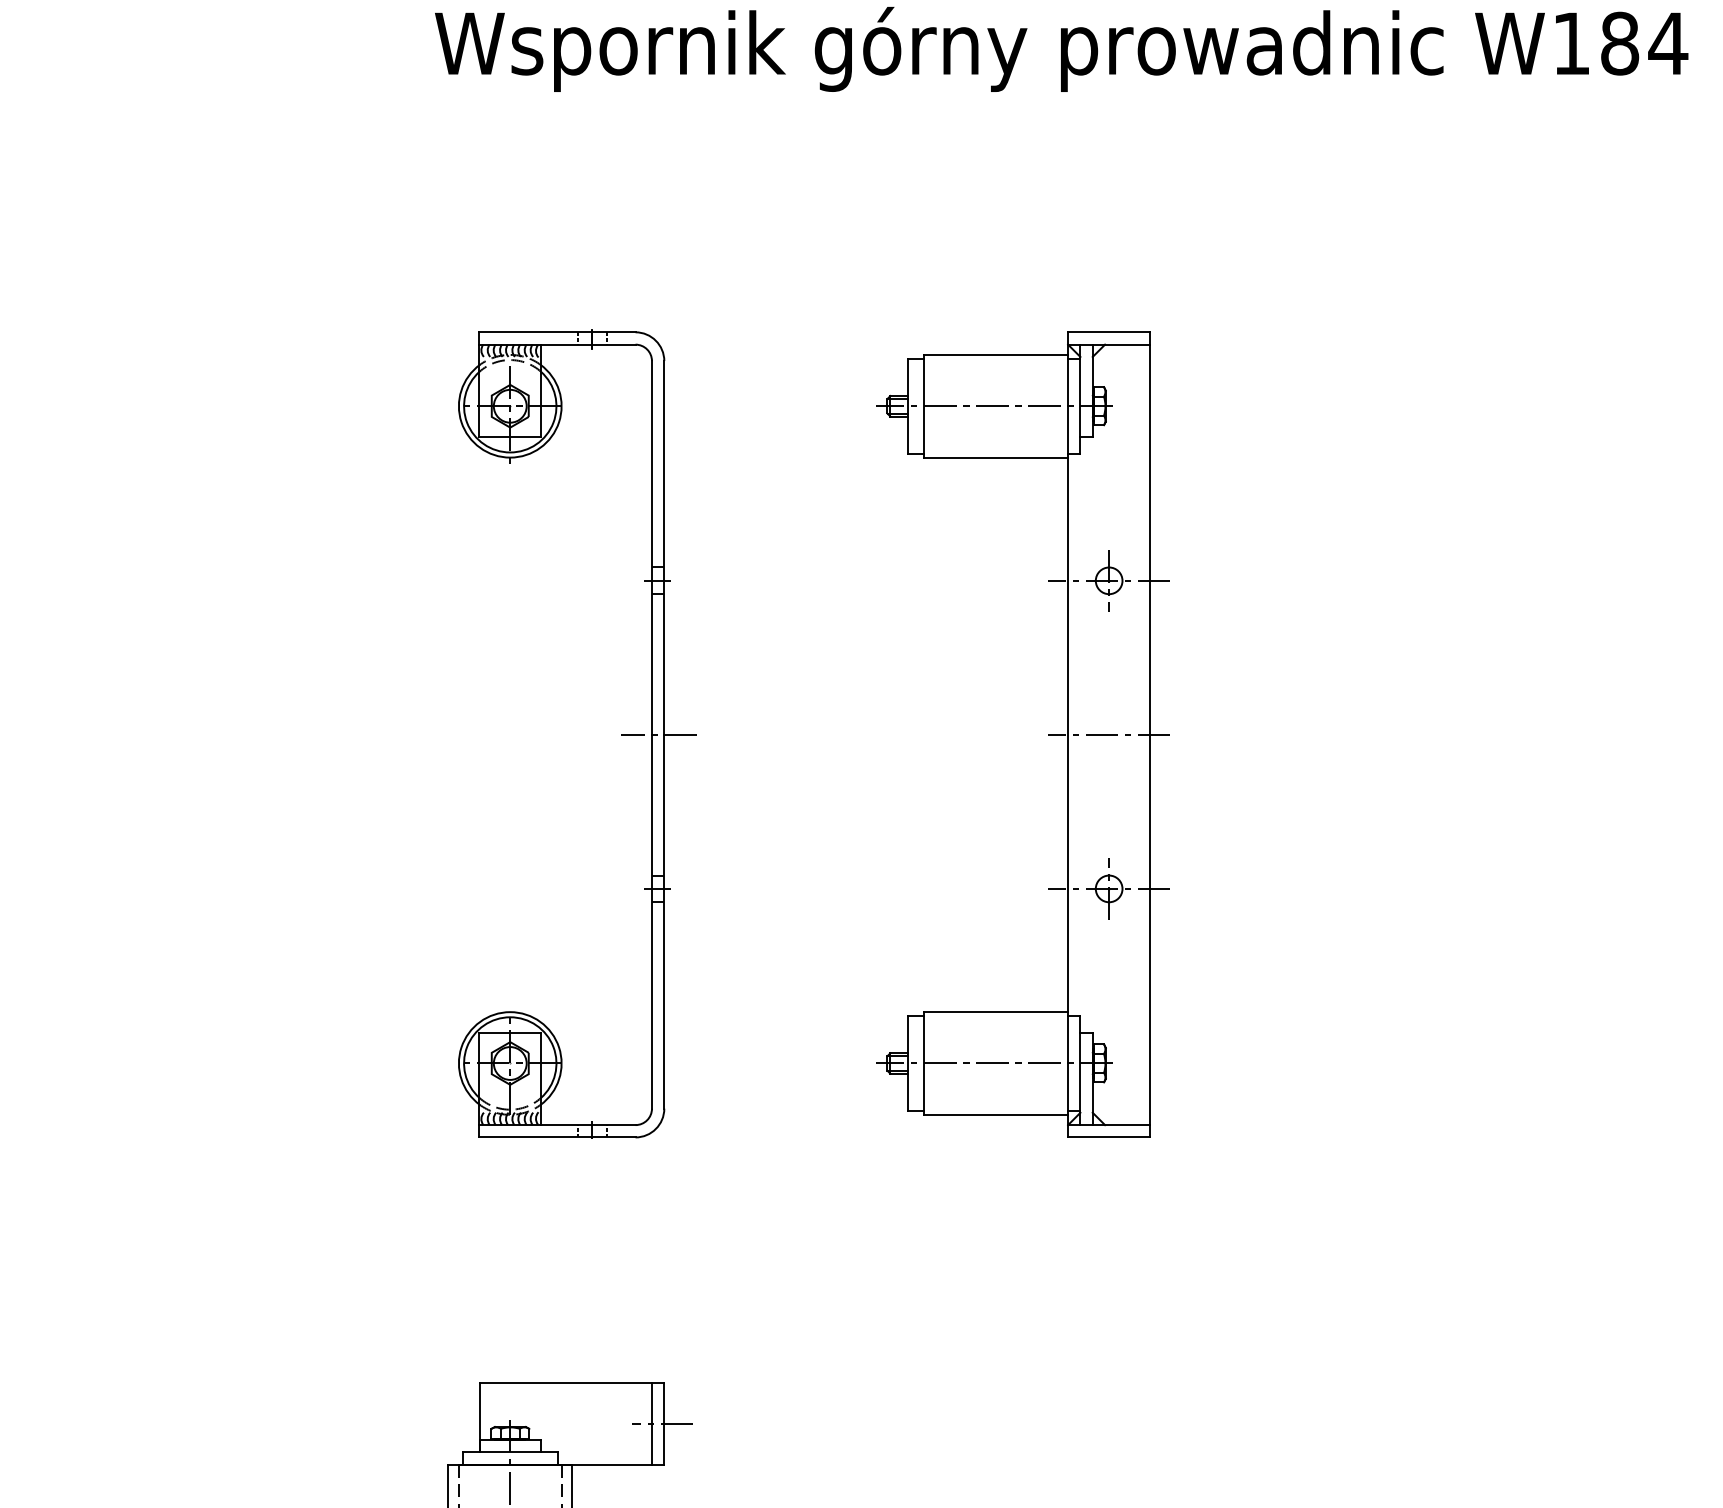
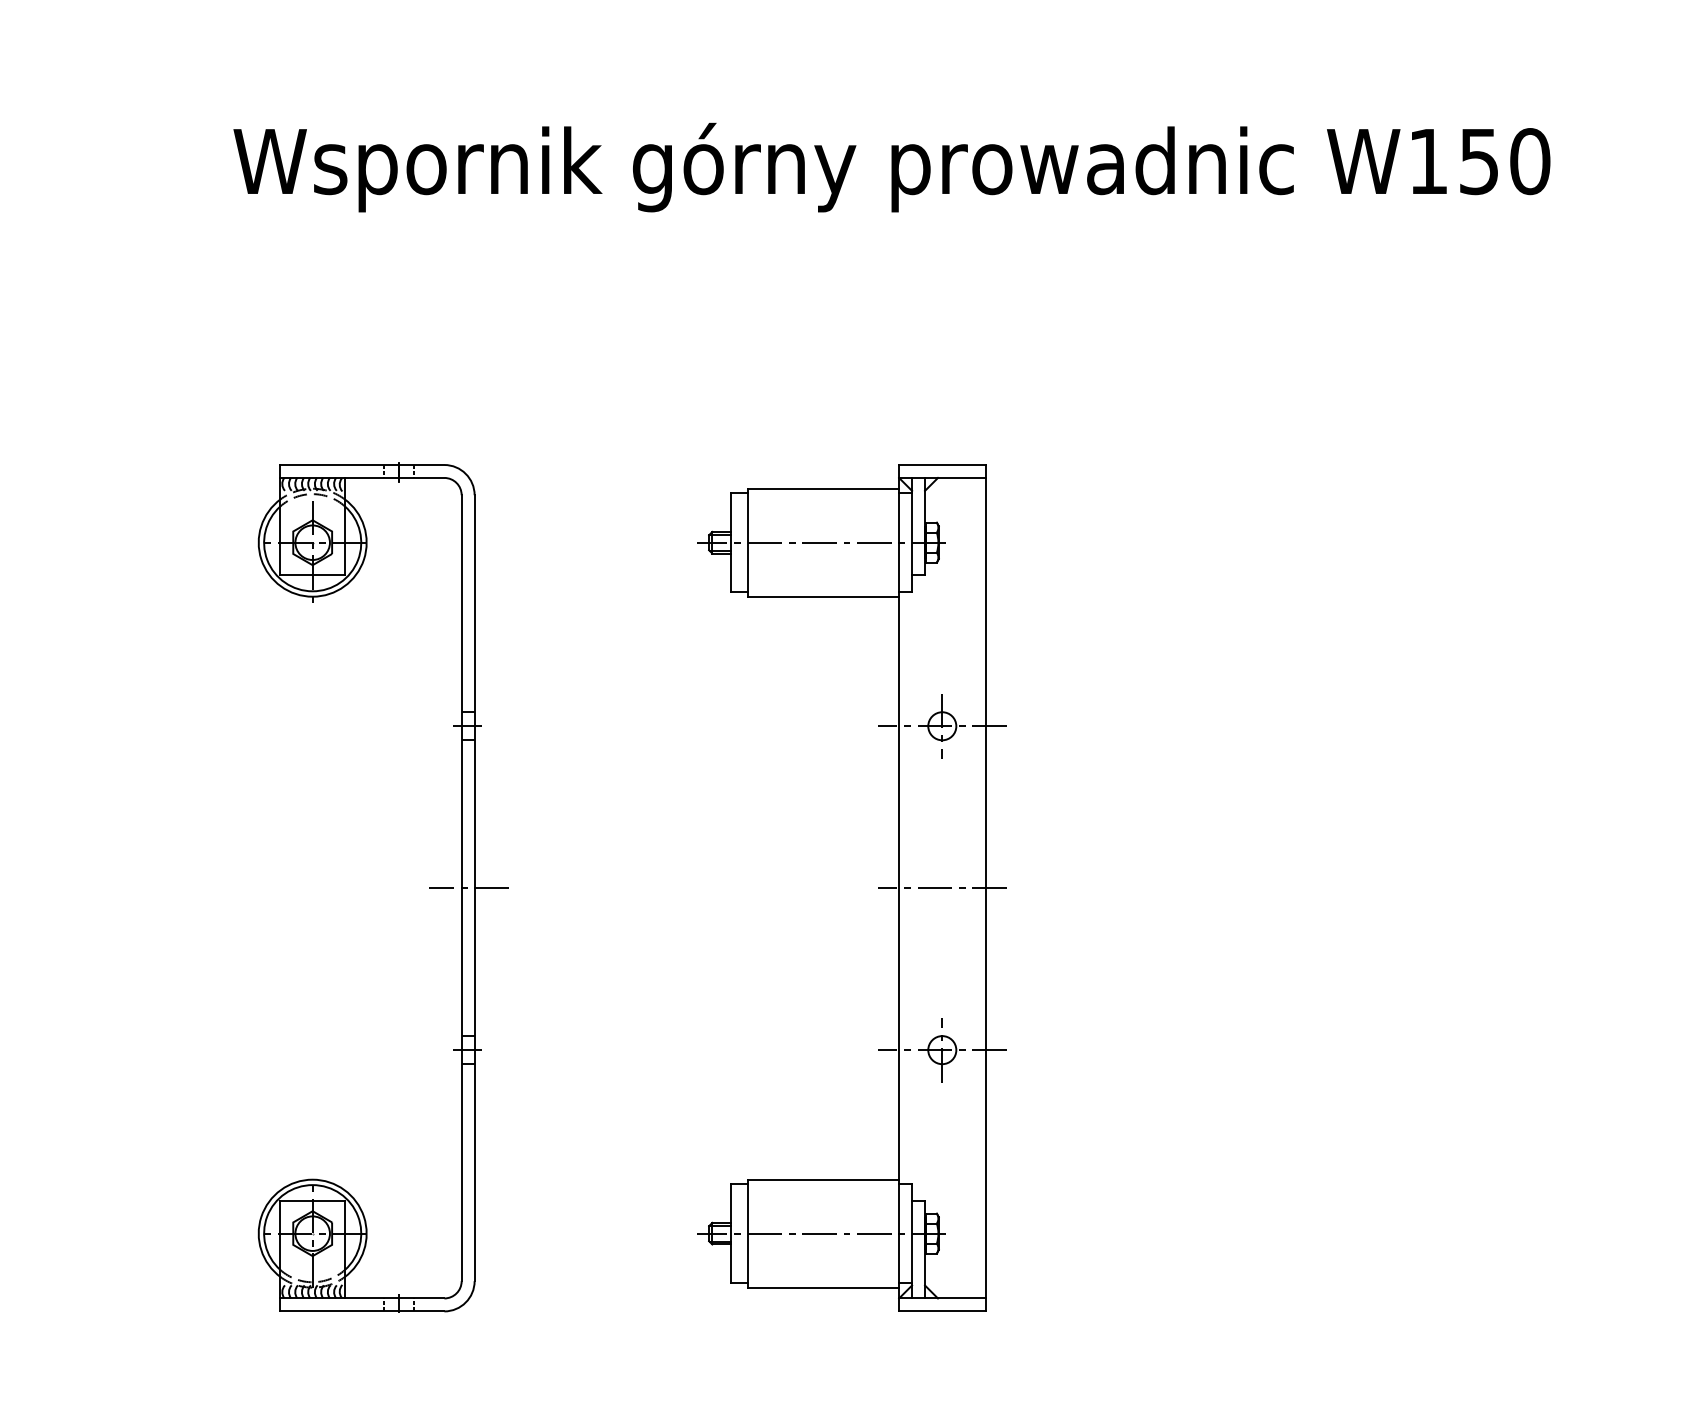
text: (1644, 43) -> (1505, 161), W184 -> W150

